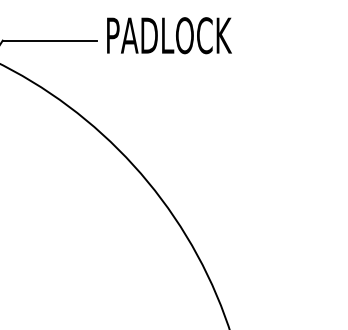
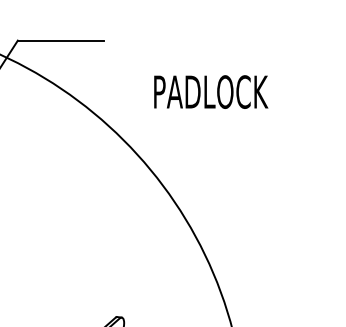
text: (169, 35) -> (211, 91), moved

